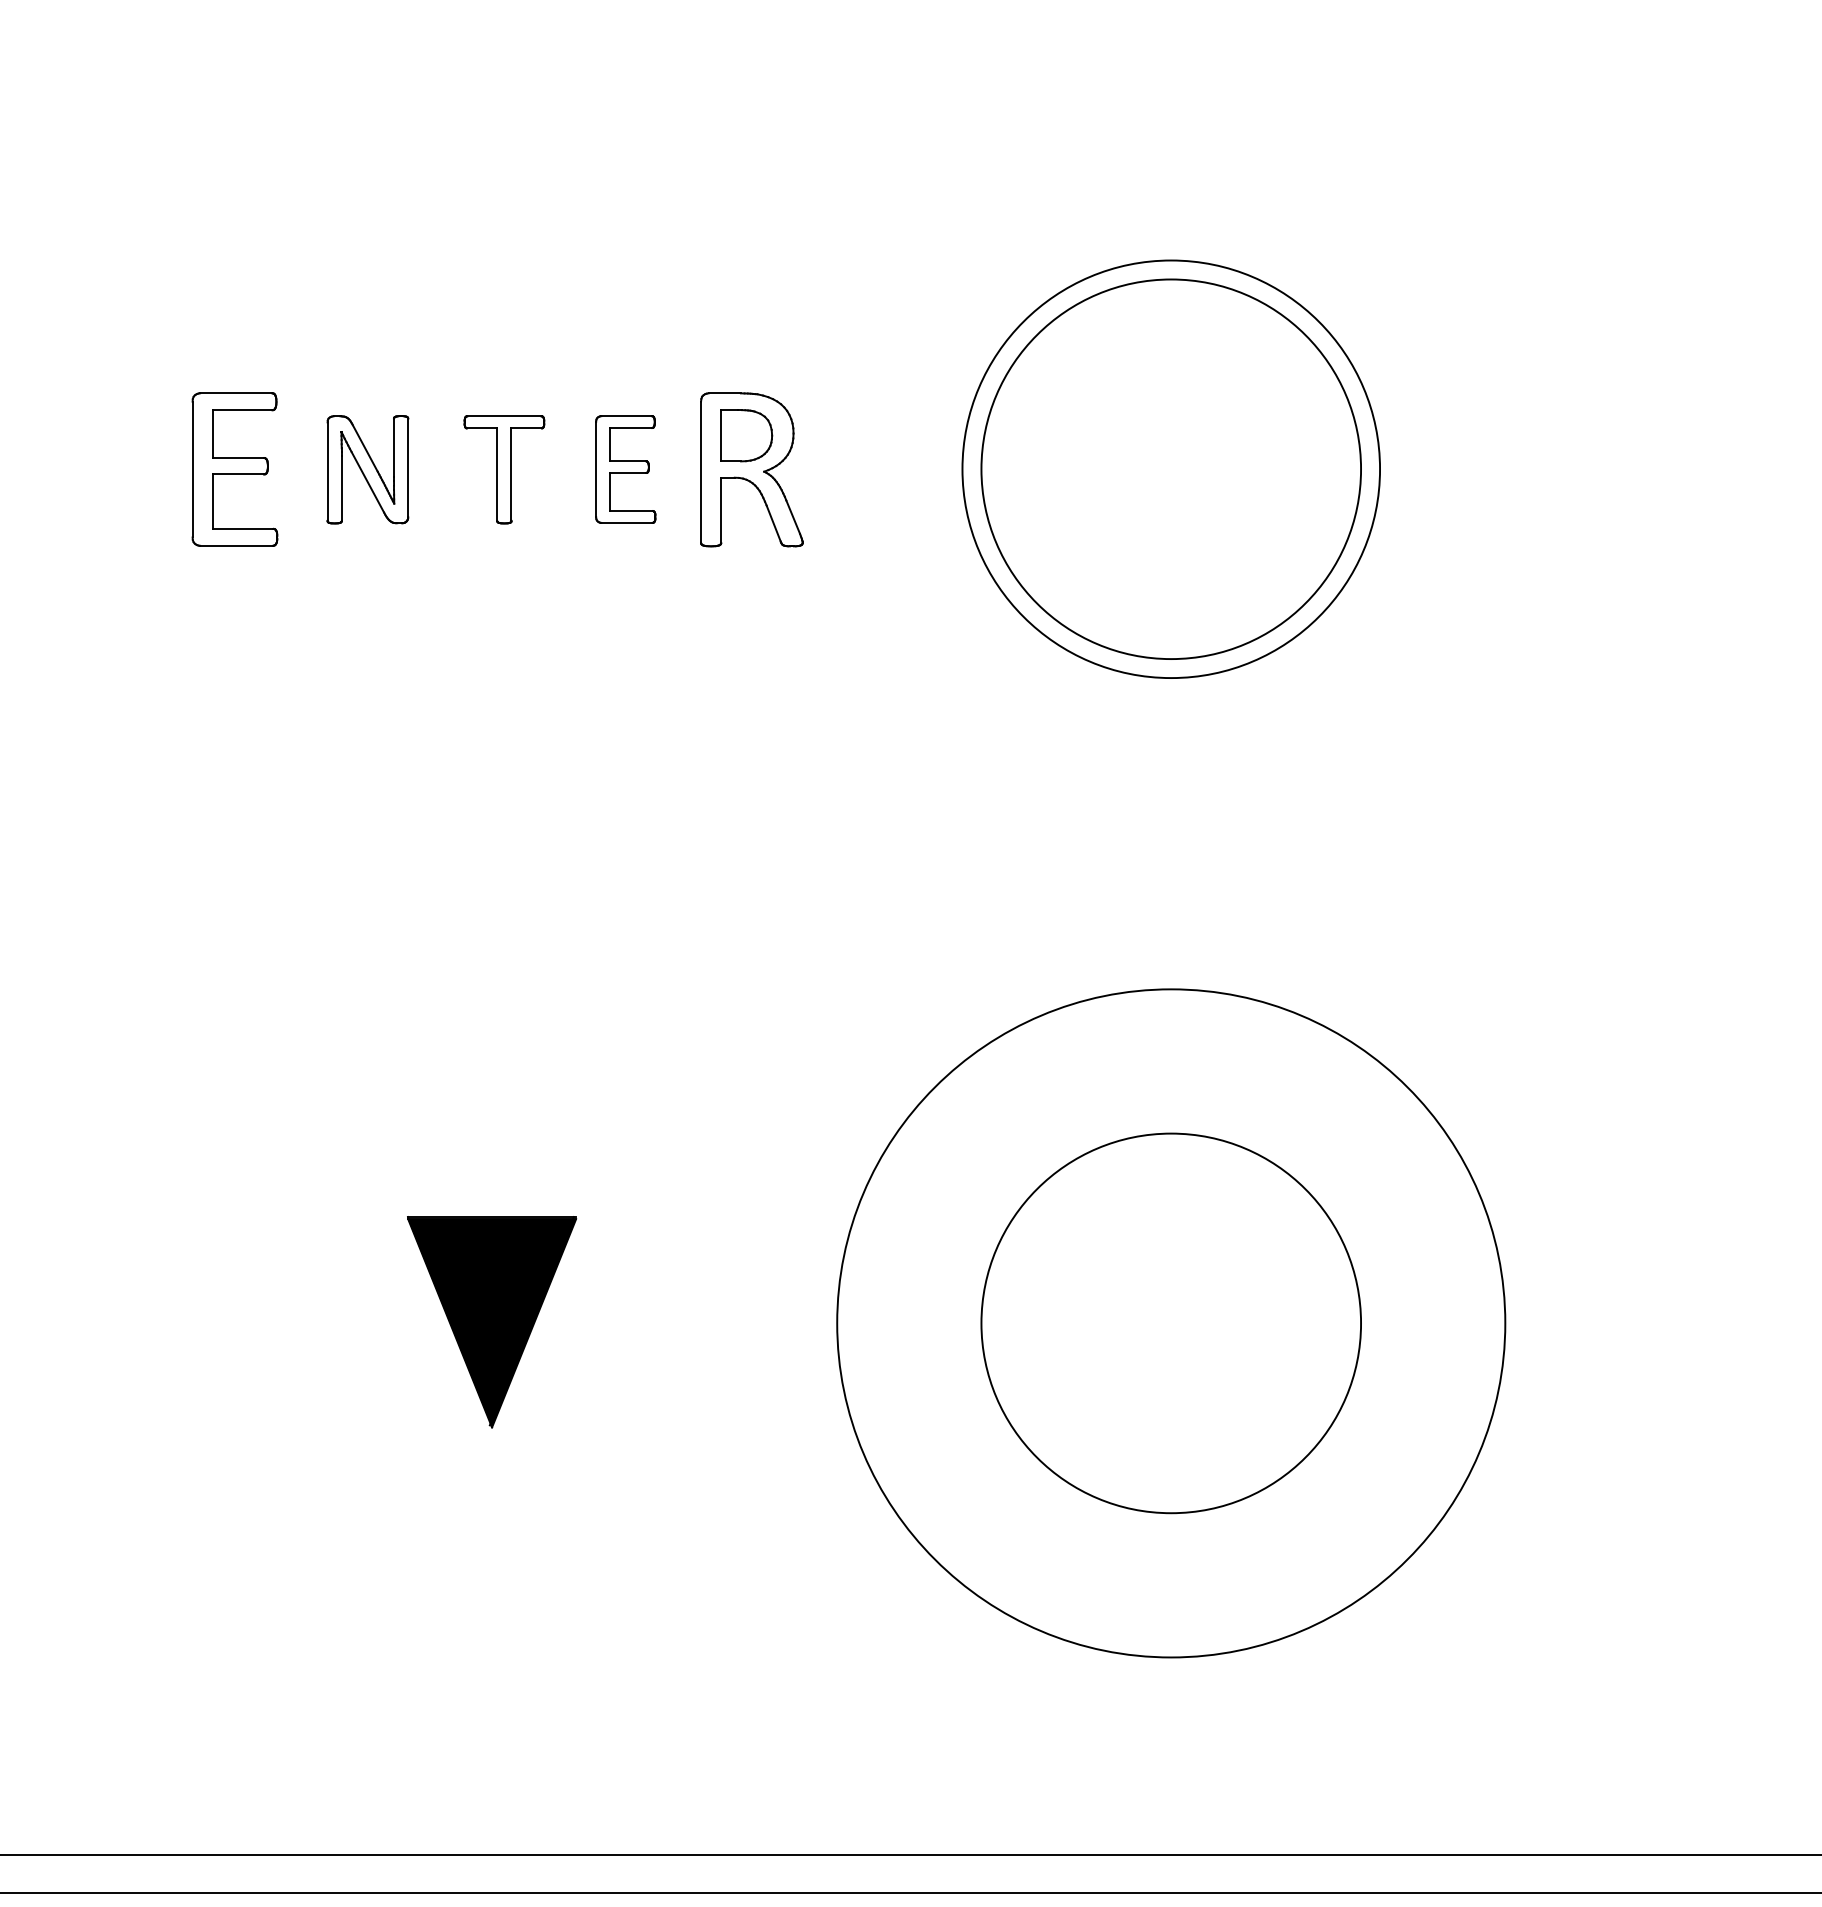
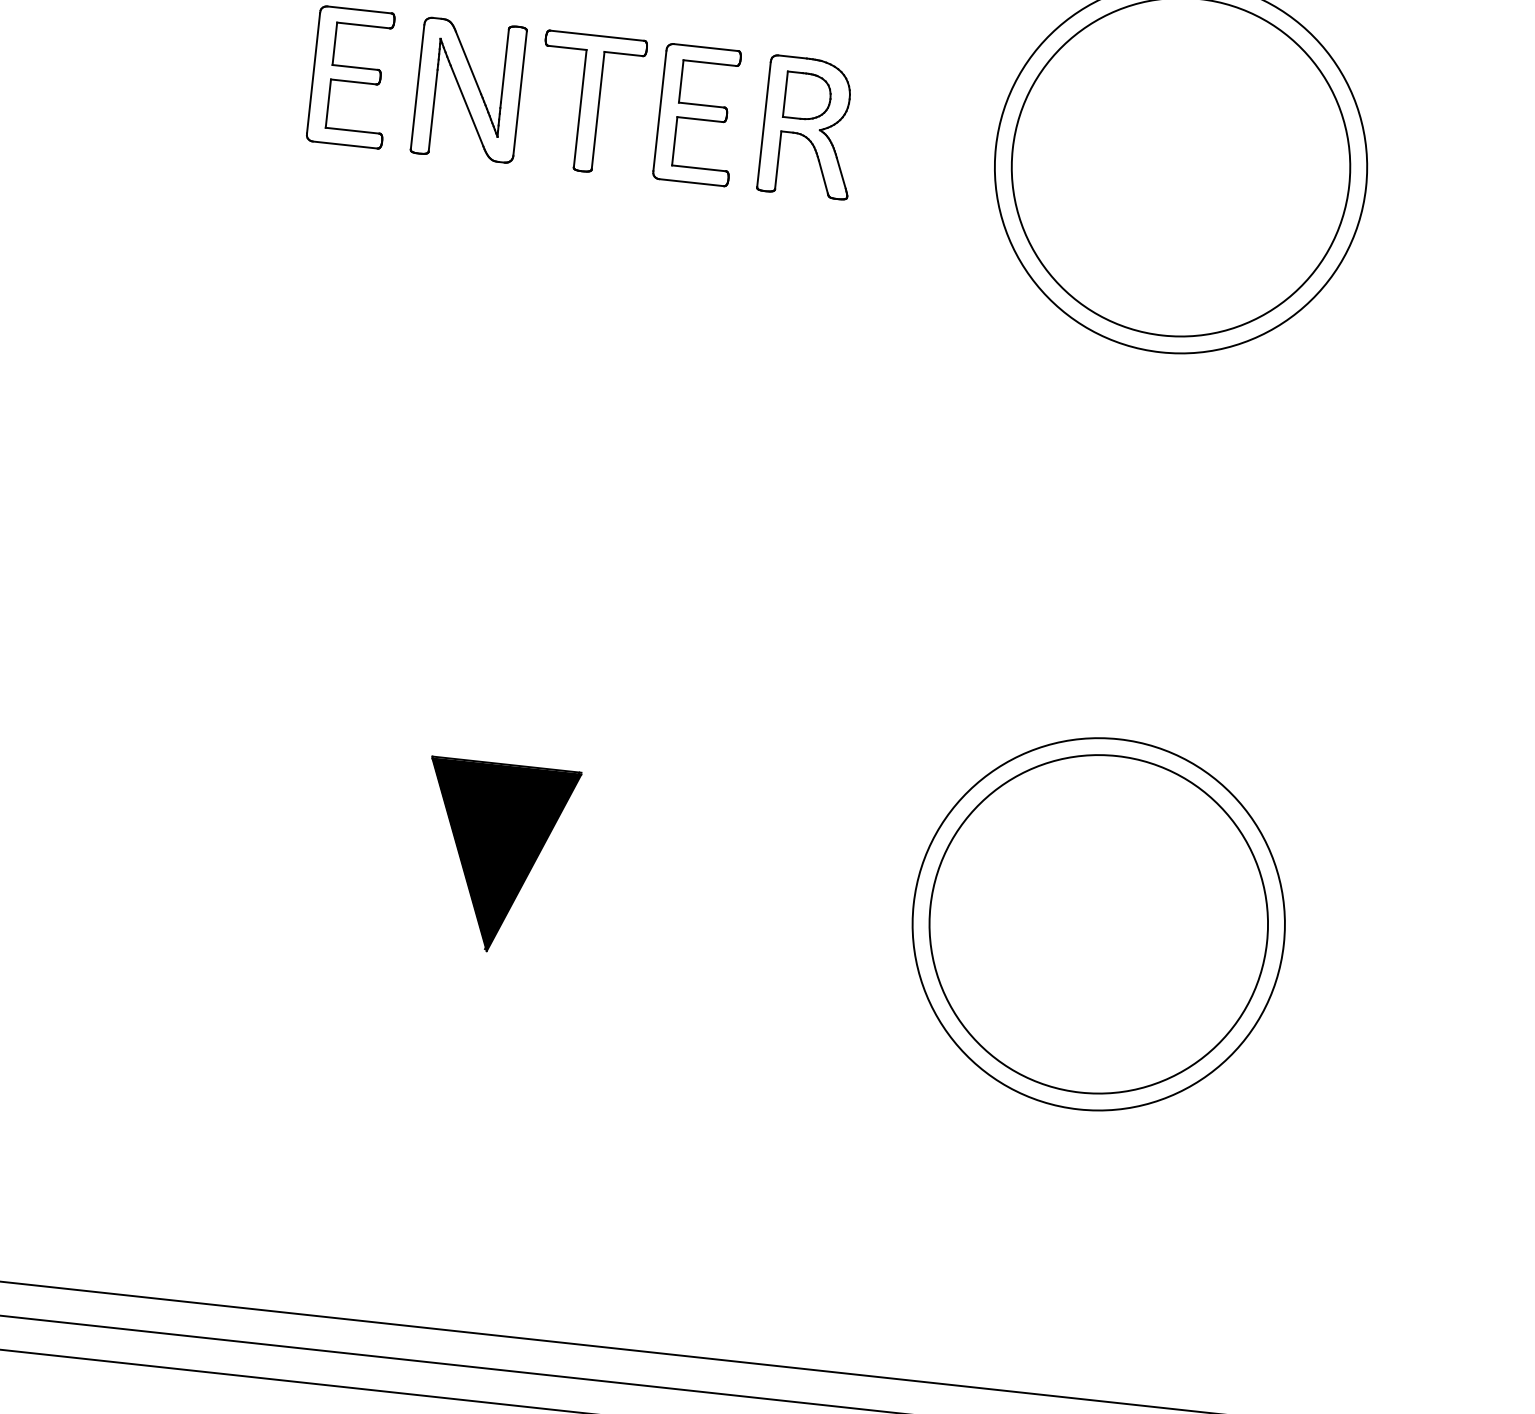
part: (367, 469) -> (468, 90), size x1.43
part: (504, 469) -> (589, 103), size x1.43
part: (625, 469) -> (697, 114), size x1.43
circle: (1171, 1323) -> (1098, 924), size x0.62

